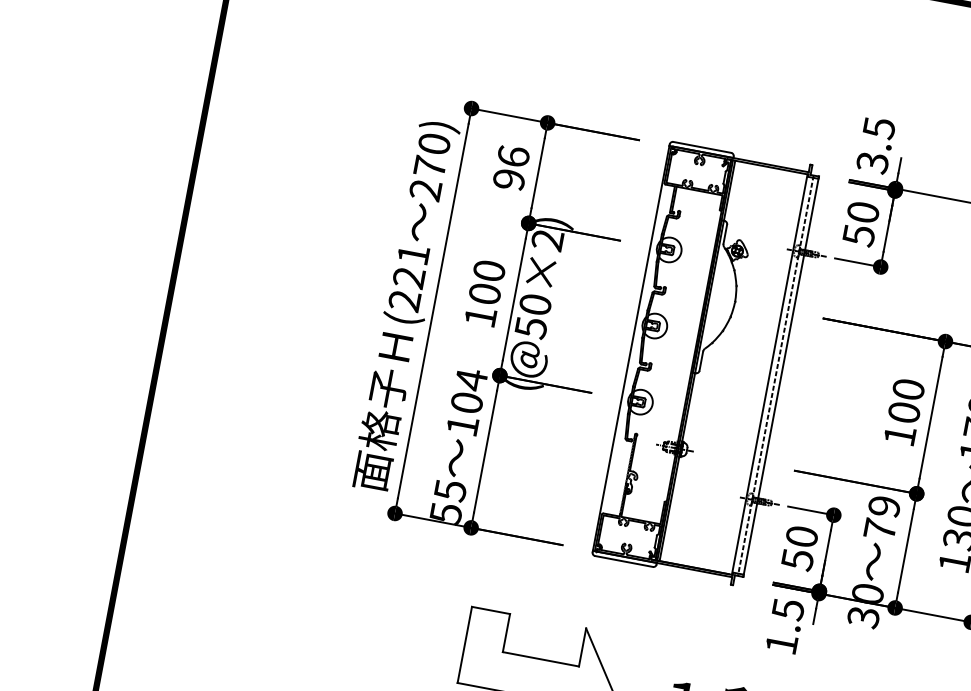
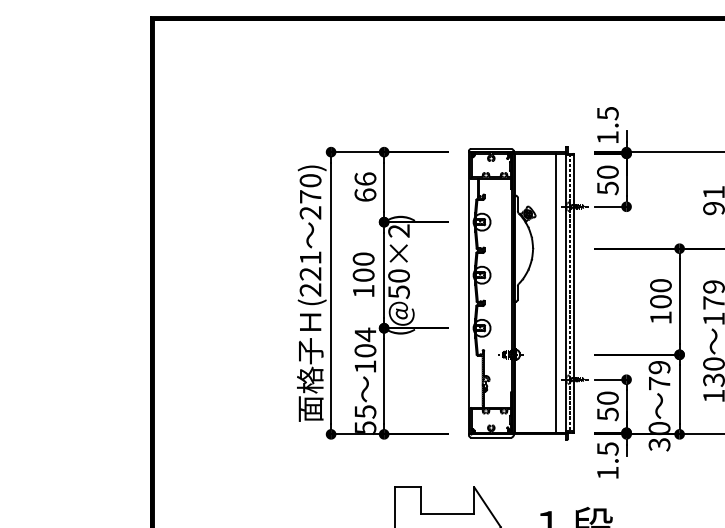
text: (872, 162) -> (607, 137), 3.5 -> 1.5
text: (509, 178) -> (365, 194), 96 -> 66
line: (756, 371) -> (556, 292), added

